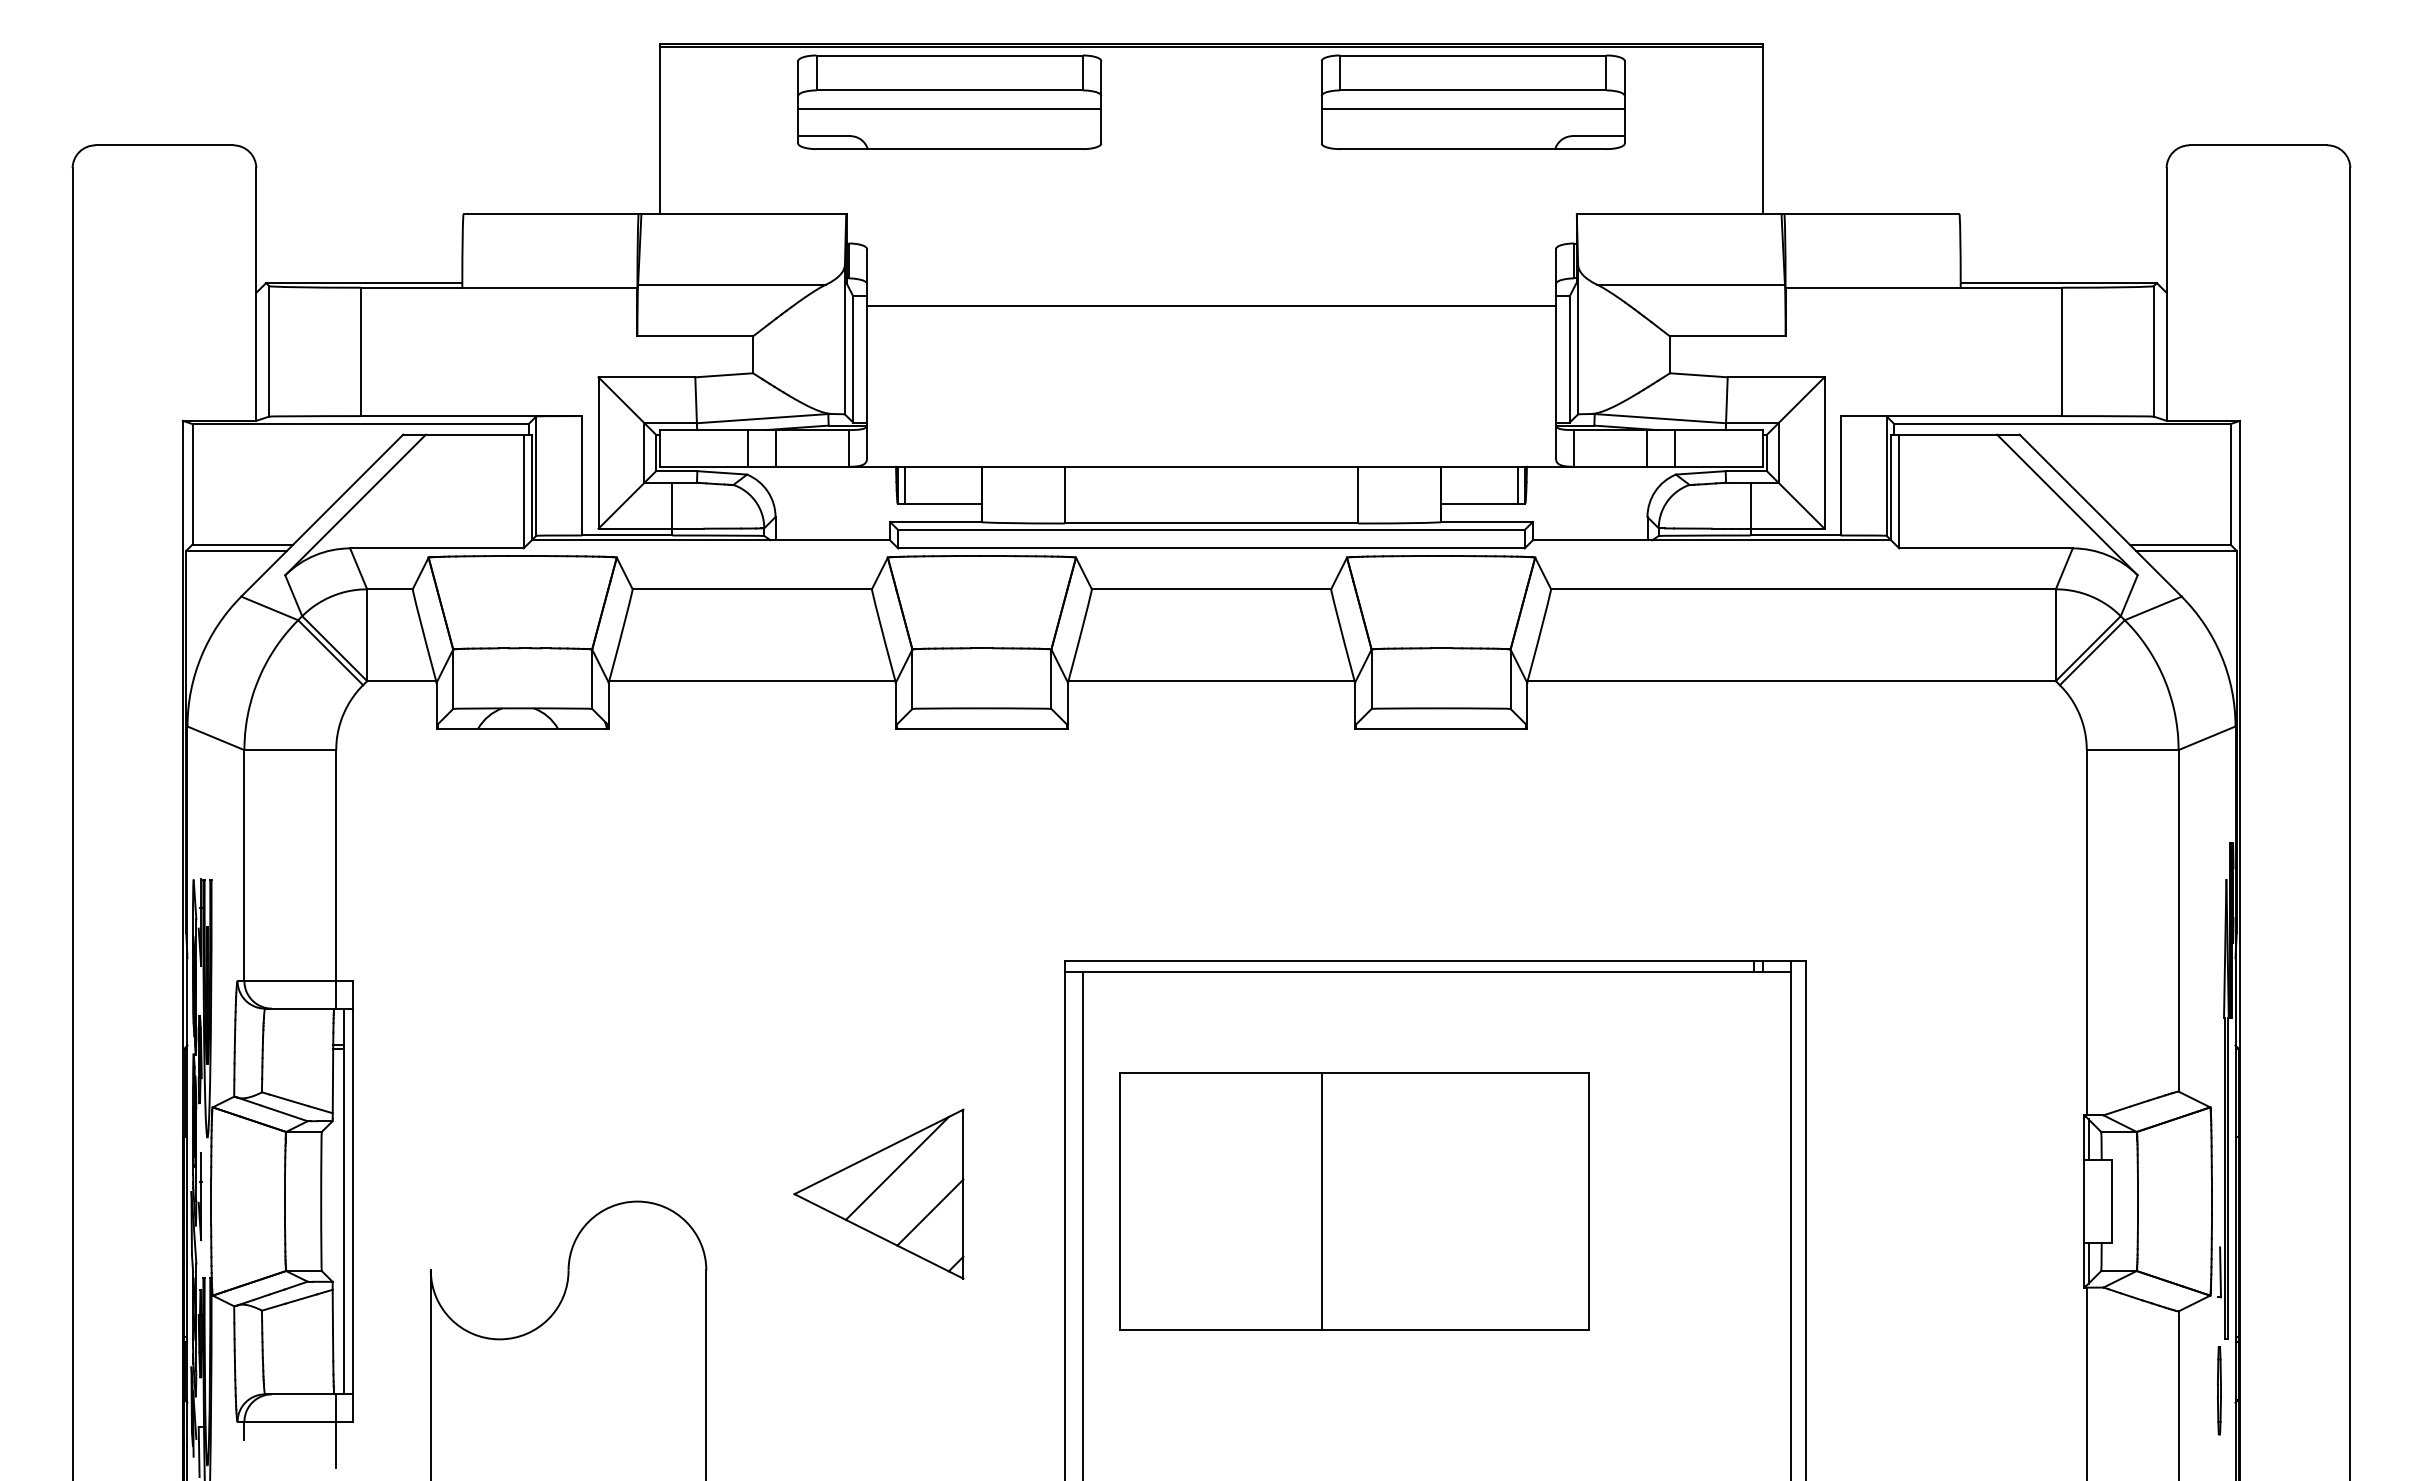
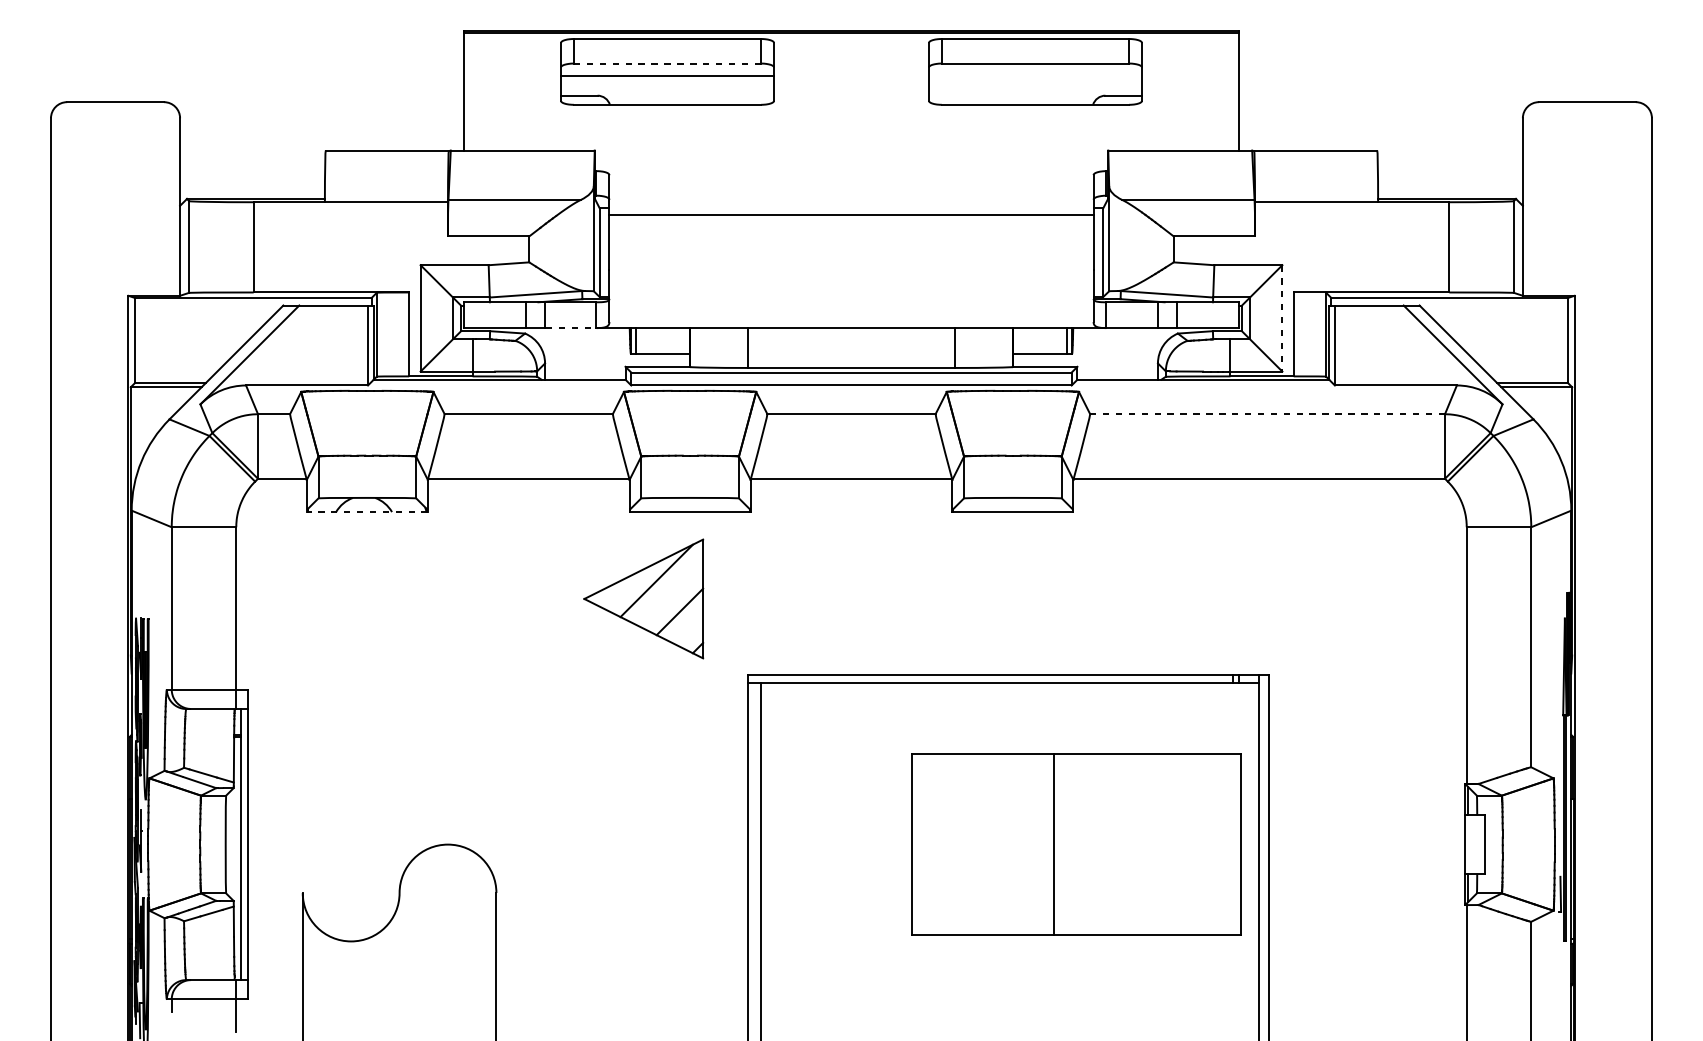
line: (950, 90) -> (668, 63), solid -> dashed
line: (1472, 108) -> (1034, 76), removed
line: (1824, 453) -> (1282, 318), solid -> dashed
line: (812, 466) -> (571, 327), solid -> dashed
line: (1802, 589) -> (1266, 414), solid -> dashed
line: (522, 728) -> (367, 512), solid -> dashed
part: (878, 1193) -> (643, 598), moved
part: (1354, 1201) -> (1076, 844), moved
line: (2218, 1390) -> (1559, 977), removed

